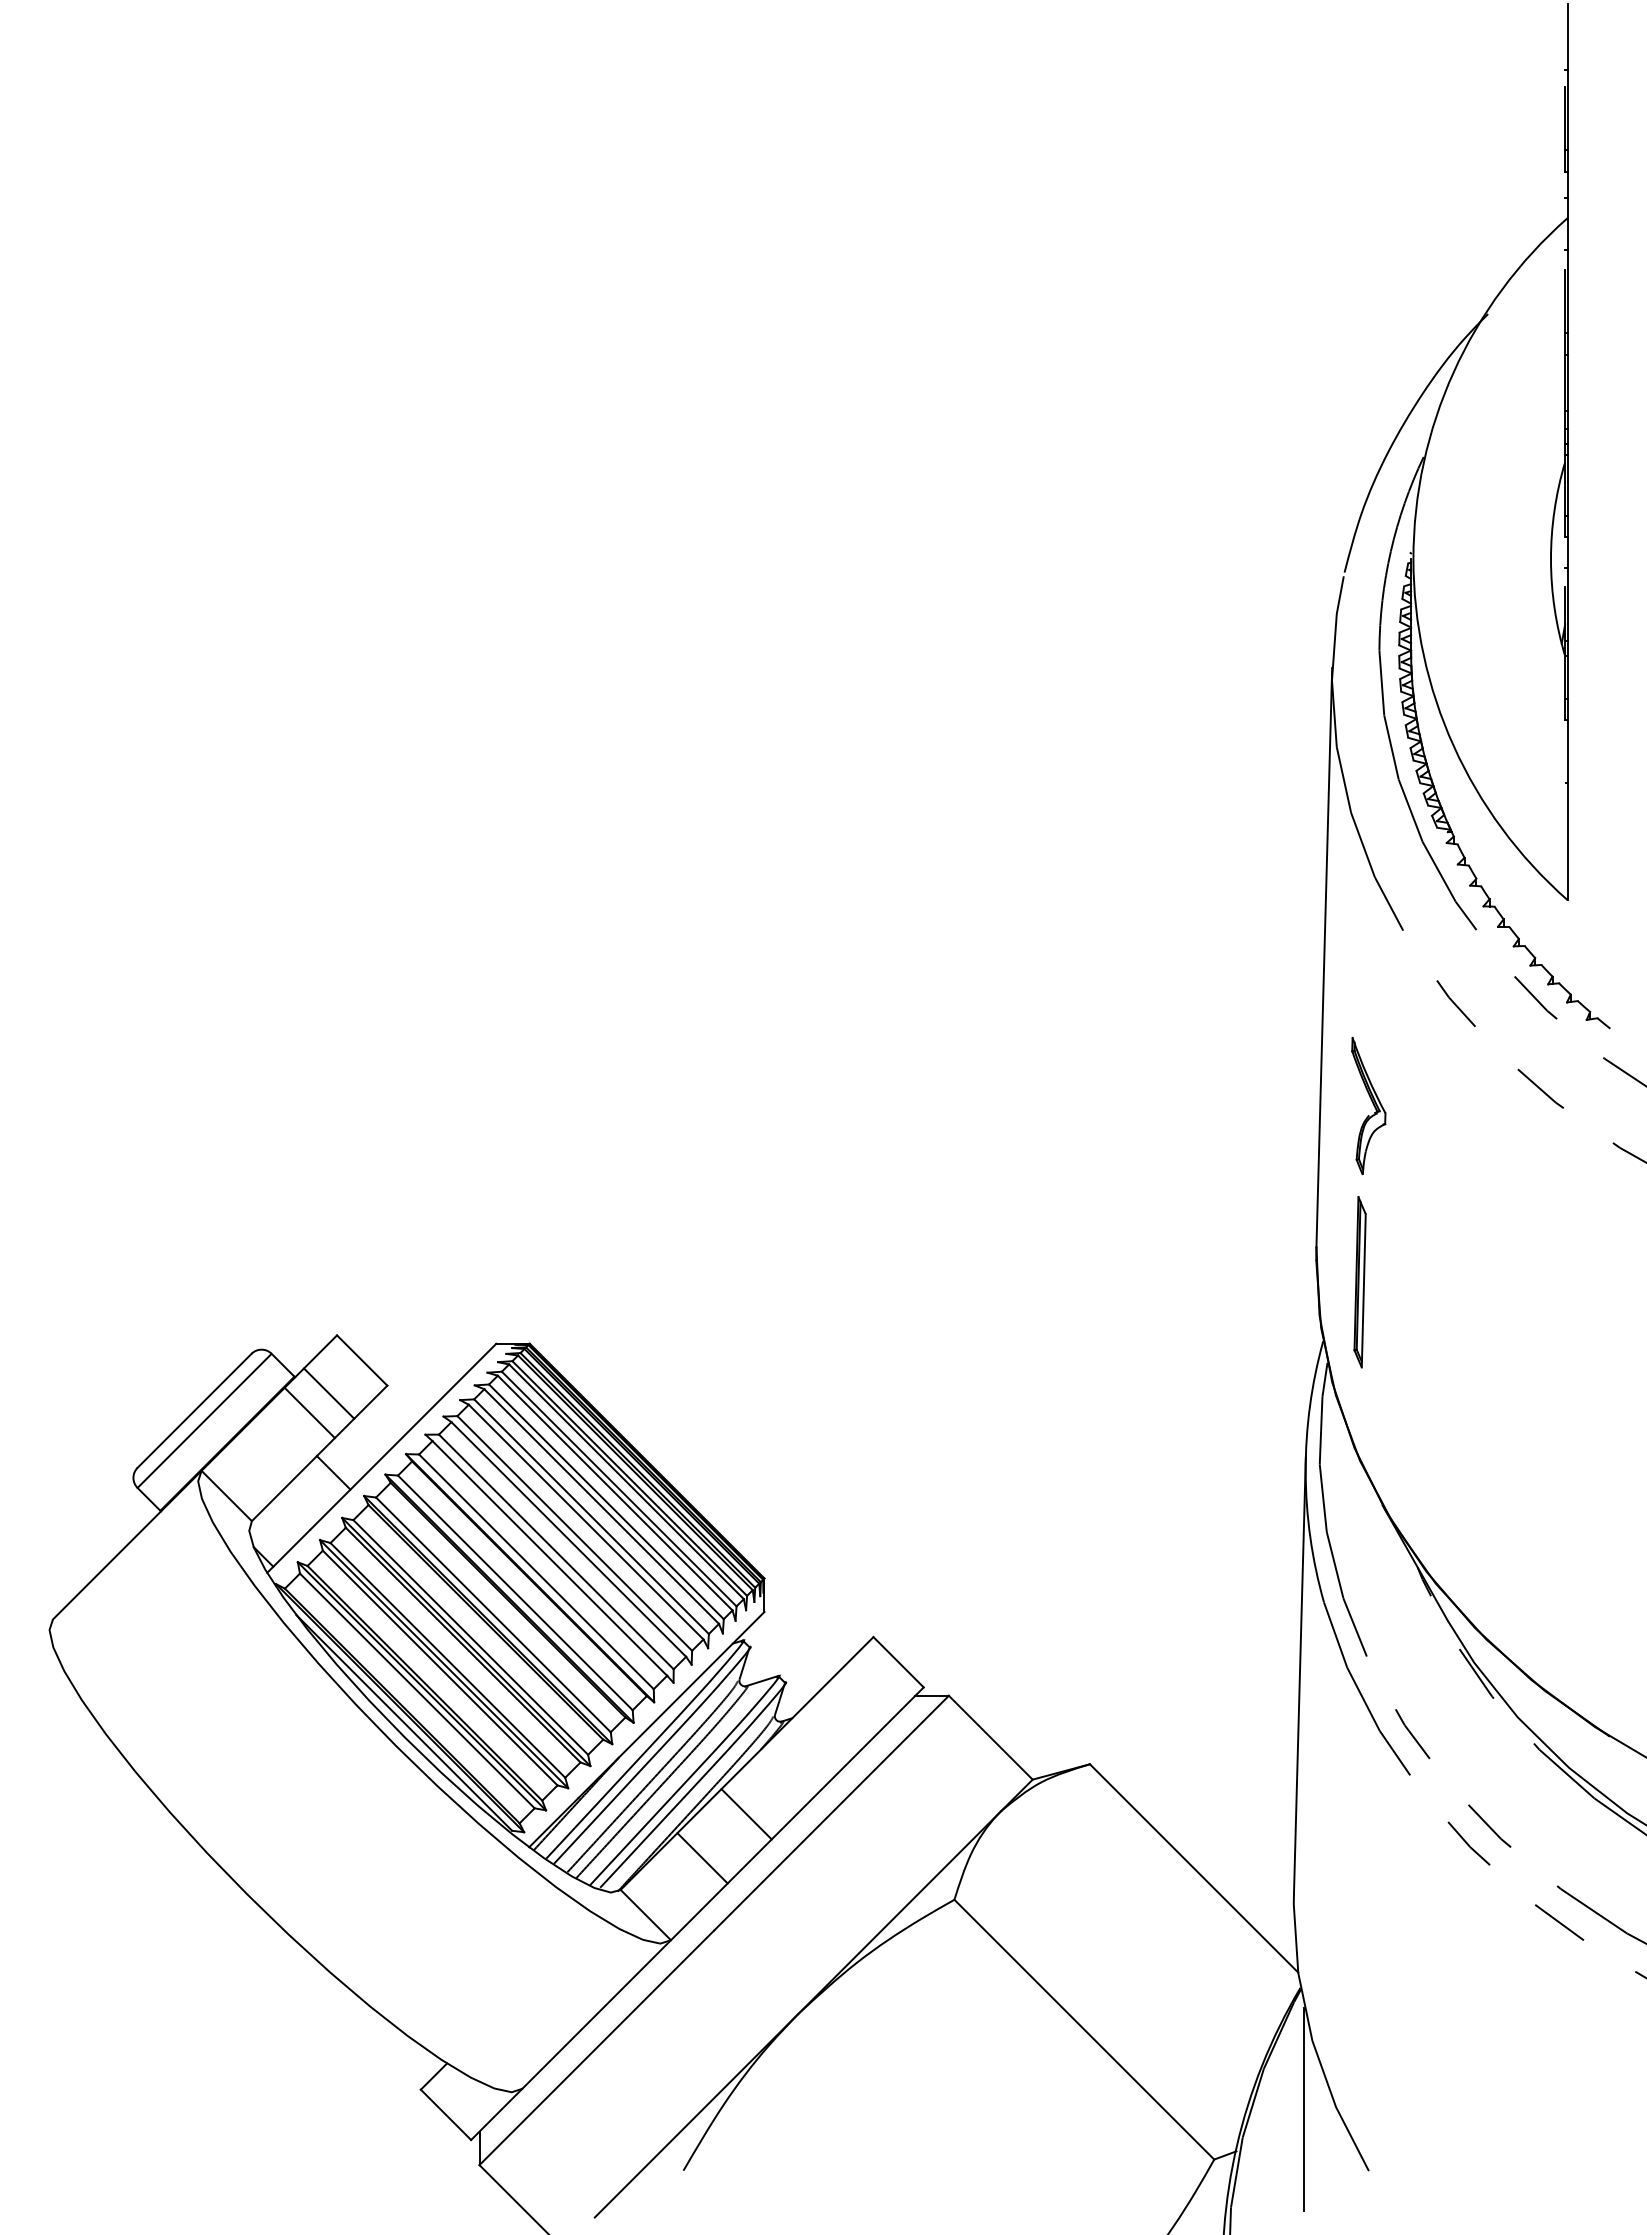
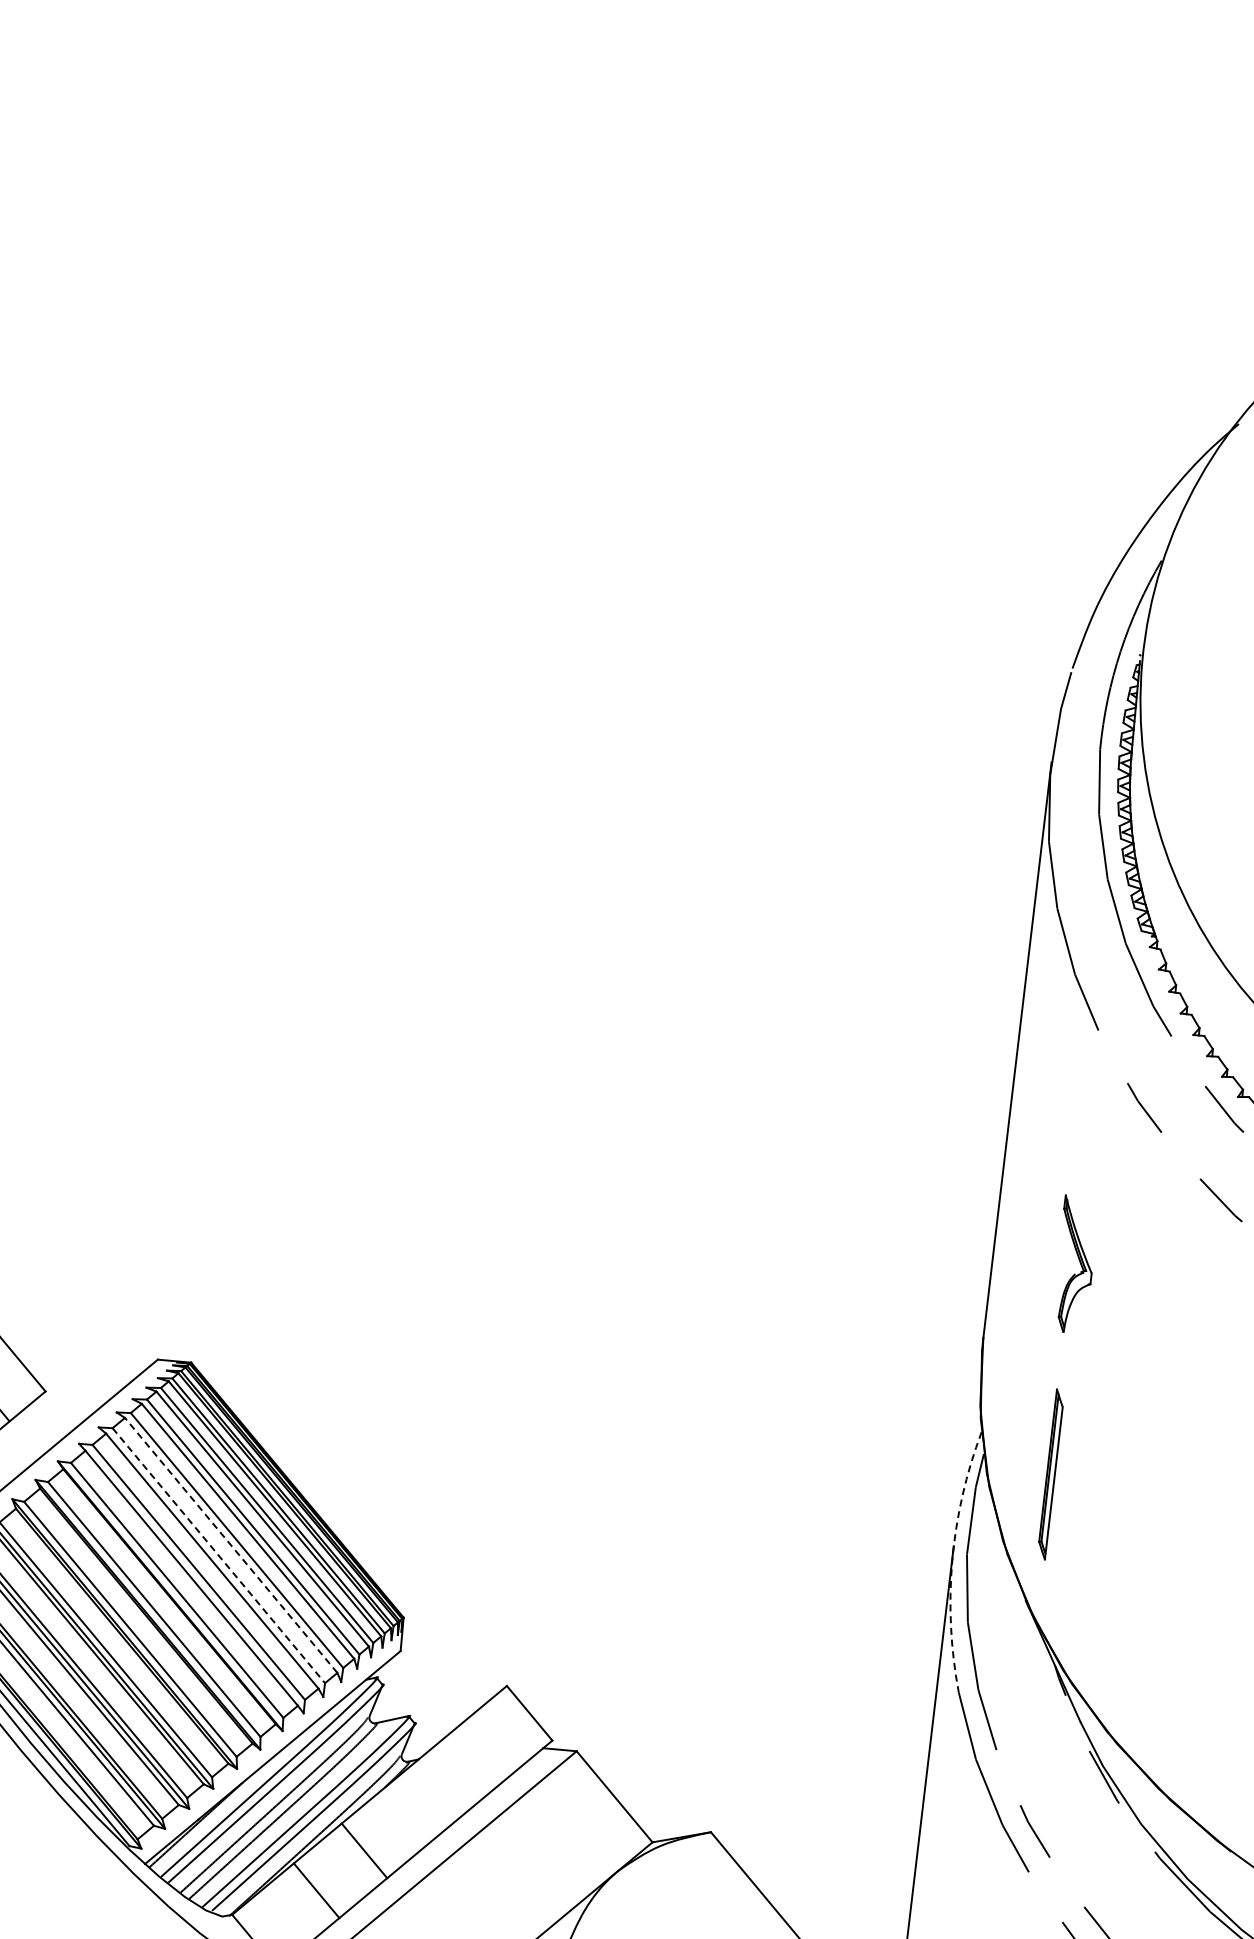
part: (1368, 1105) -> (1075, 1264), moved
part: (1359, 1282) -> (1050, 1474), moved
arc: (1305, 1471) -> (952, 1560), solid -> dashed
line: (586, 1522) -> (231, 1545), solid -> dashed
line: (574, 1533) -> (218, 1555), solid -> dashed

